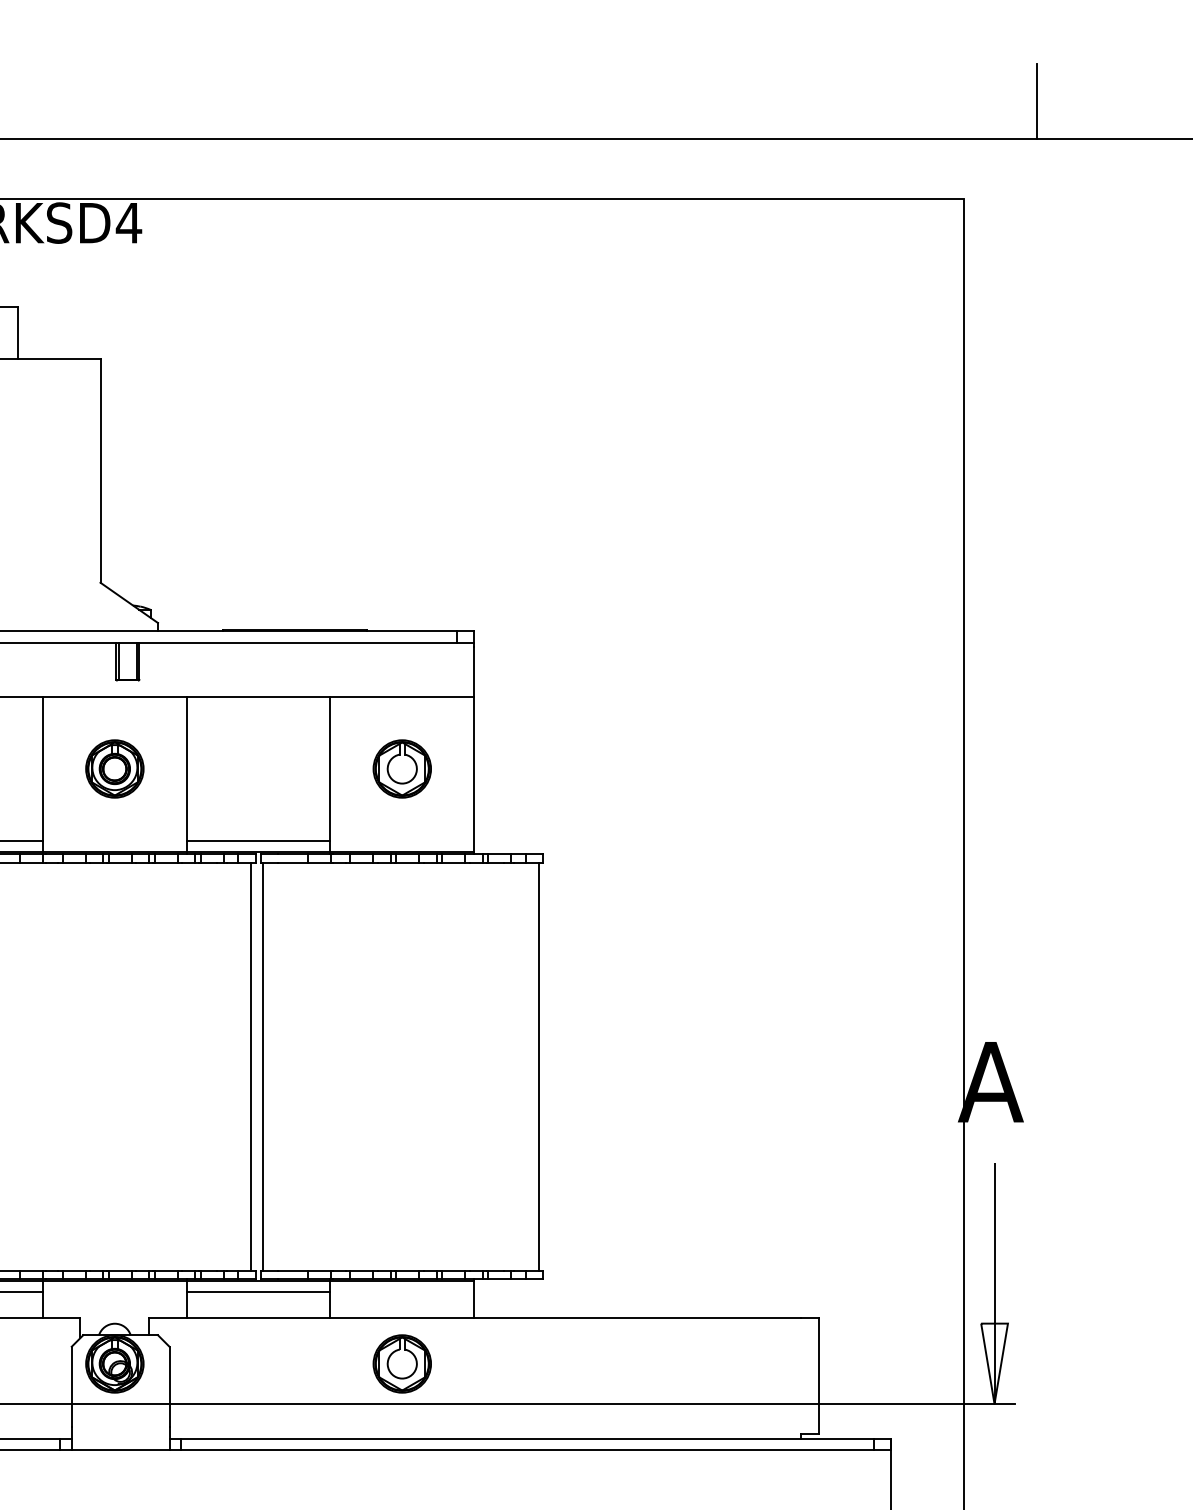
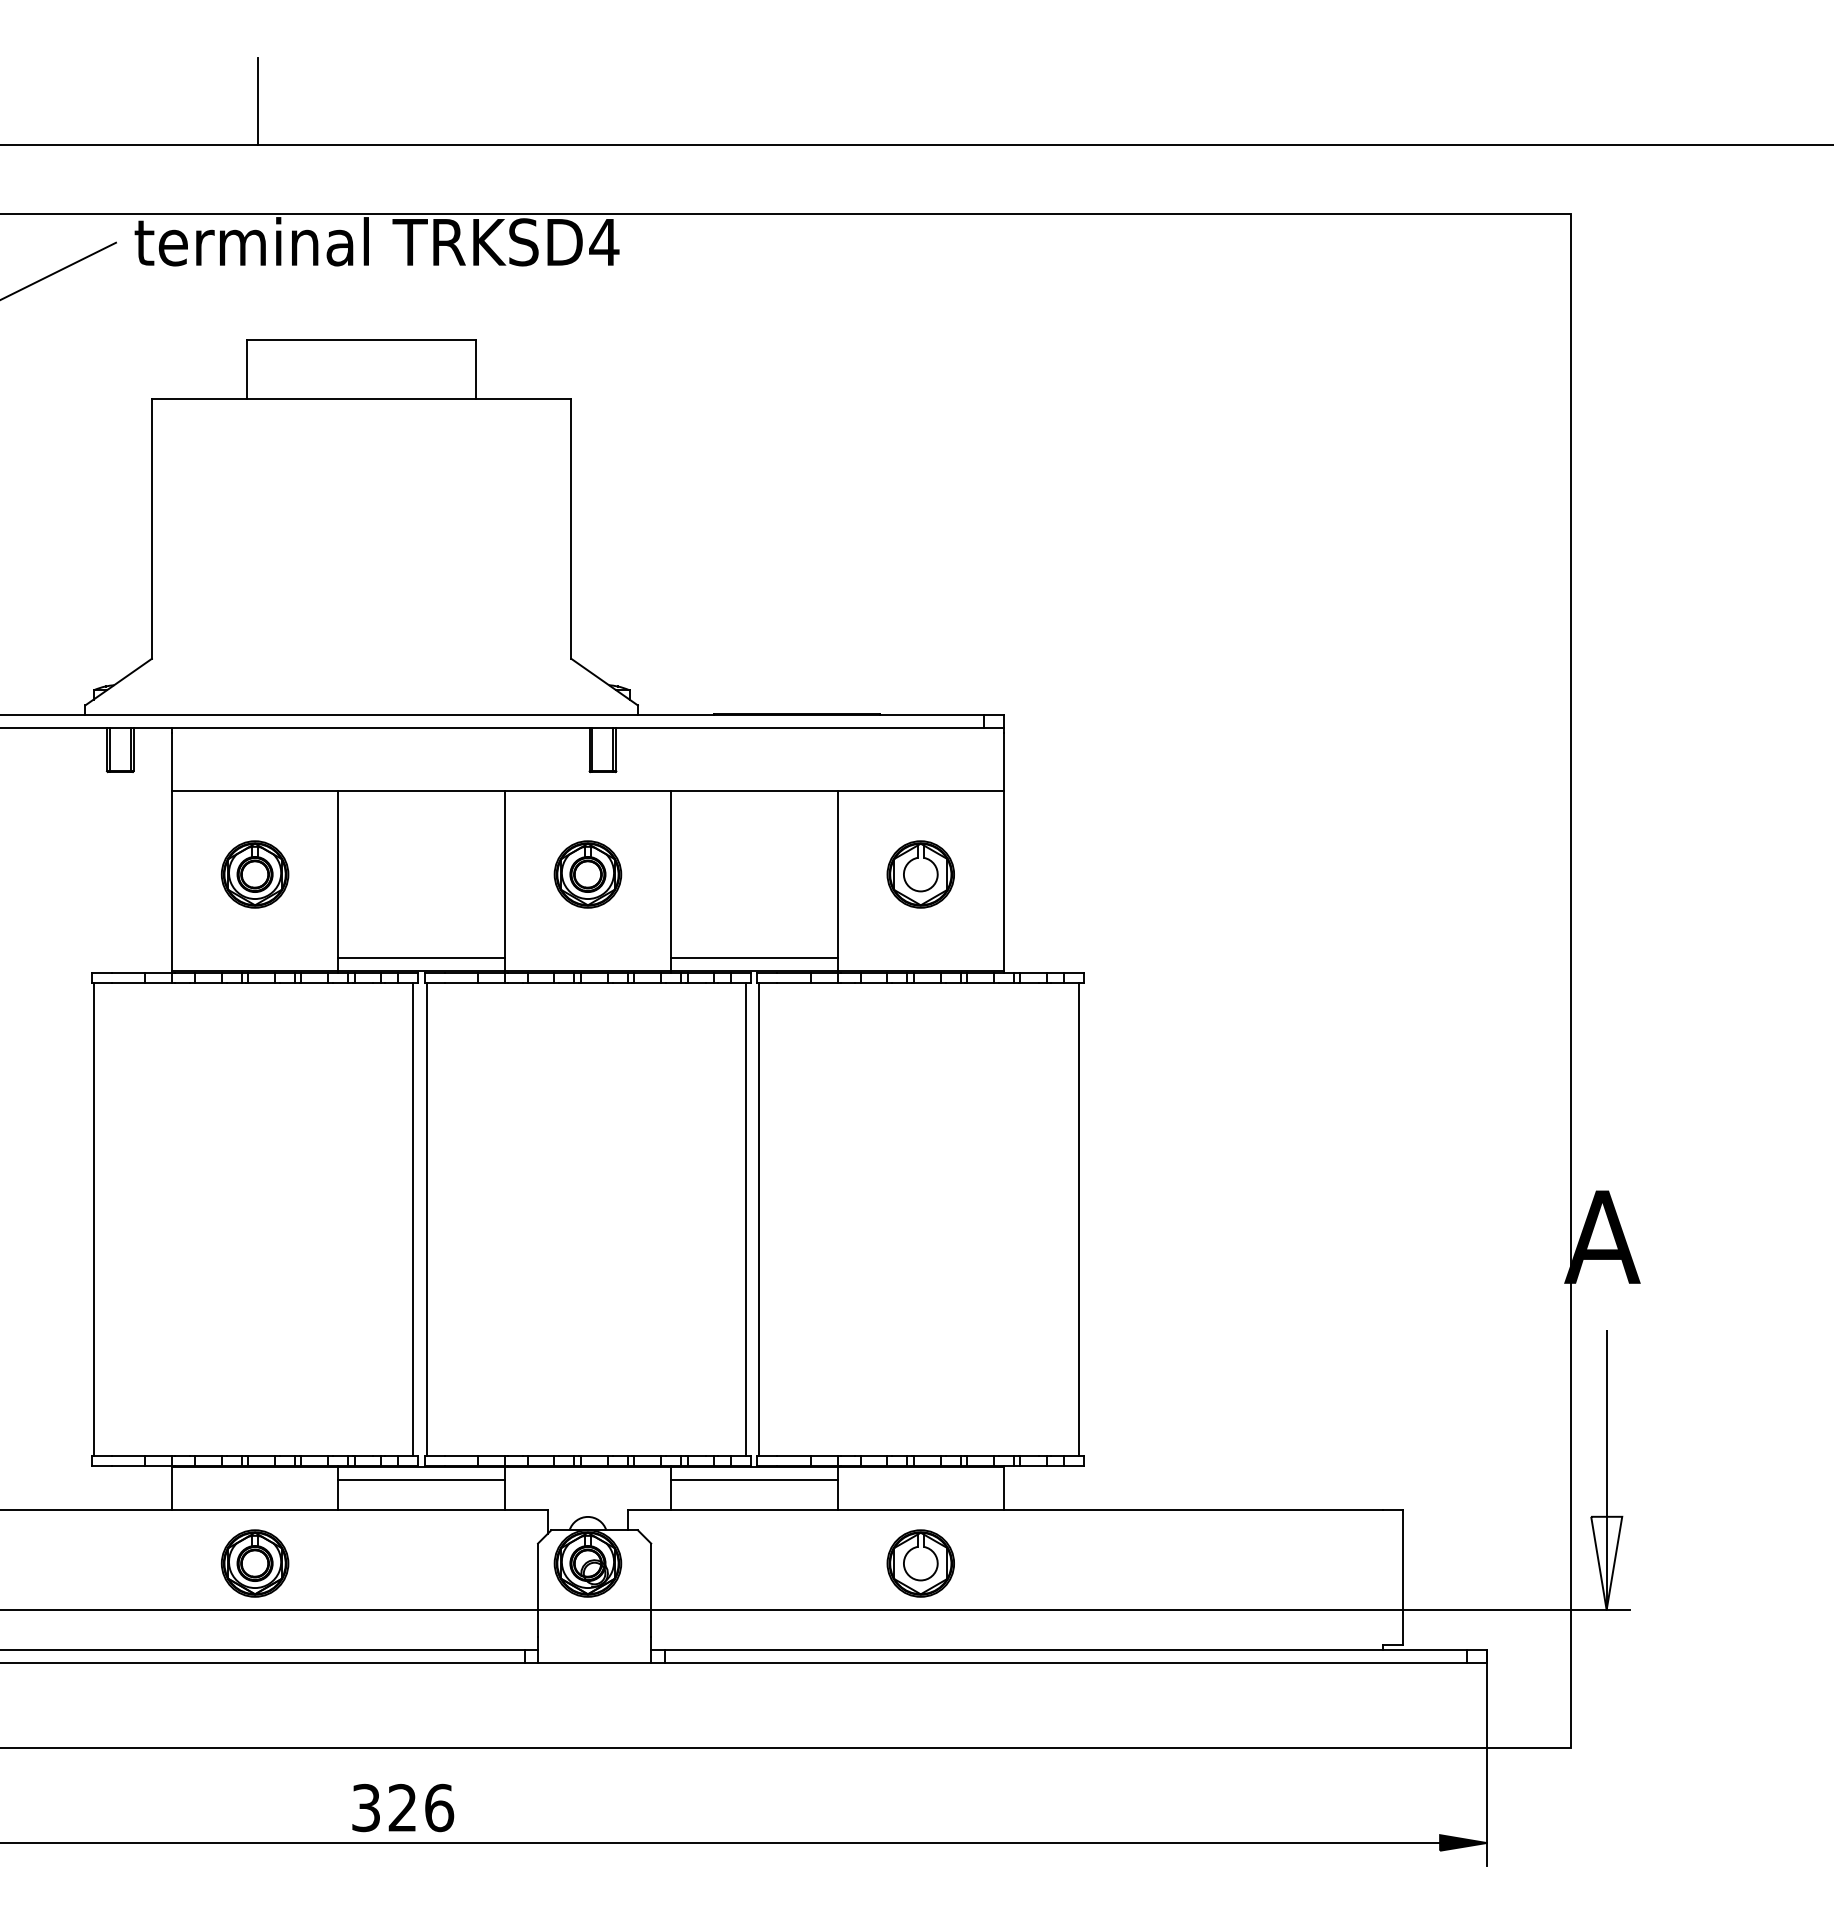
line: (1036, 101) -> (1655, 101), removed

